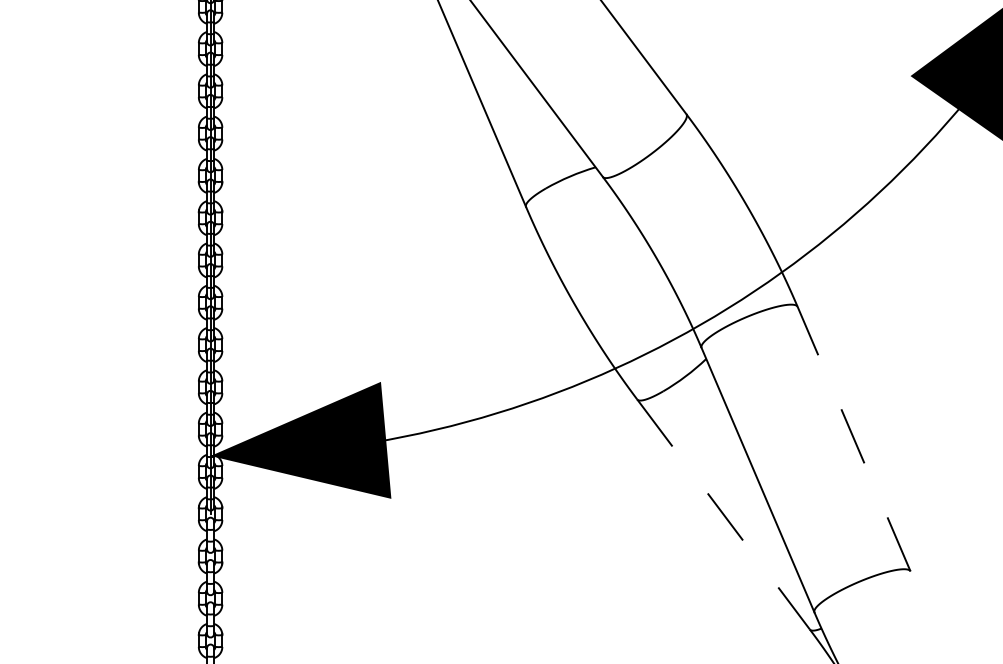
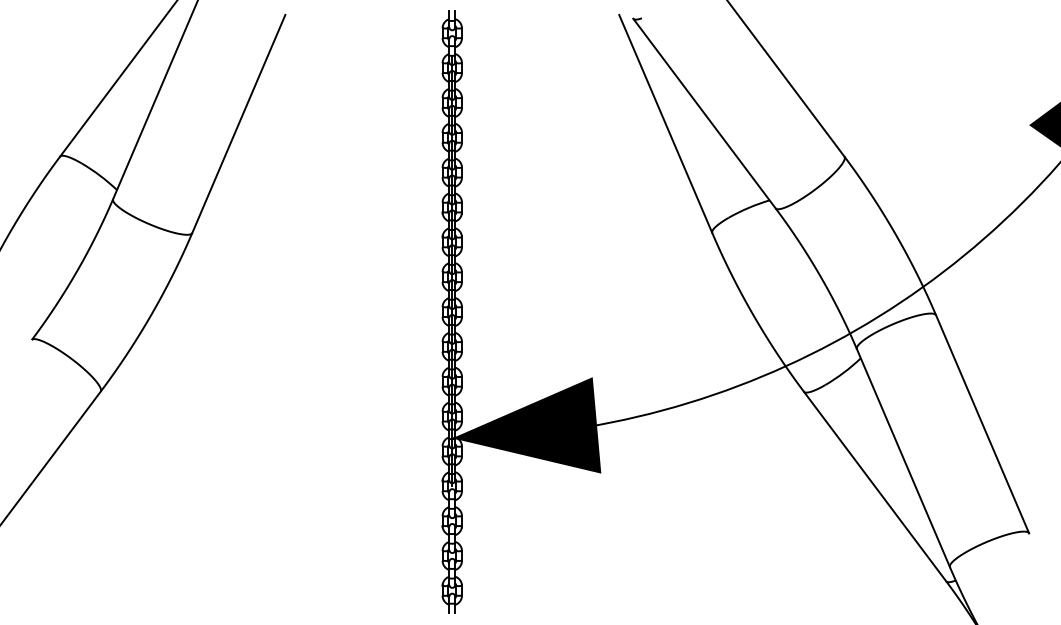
line: (853, 439) -> (982, 424), dashed -> solid
line: (724, 514) -> (875, 486), dashed -> solid

